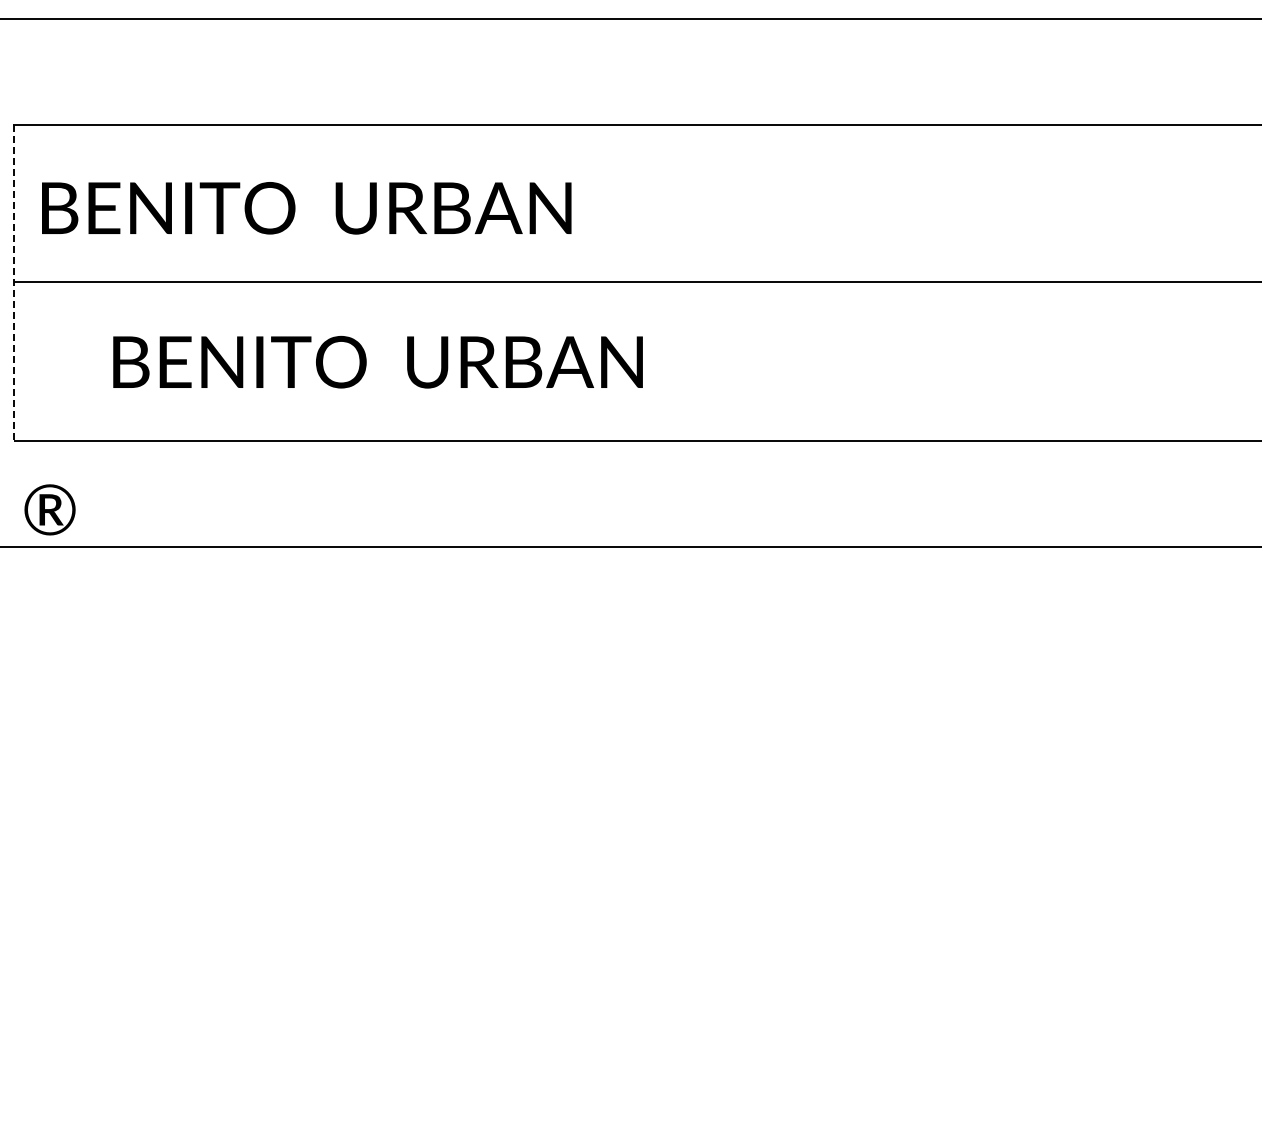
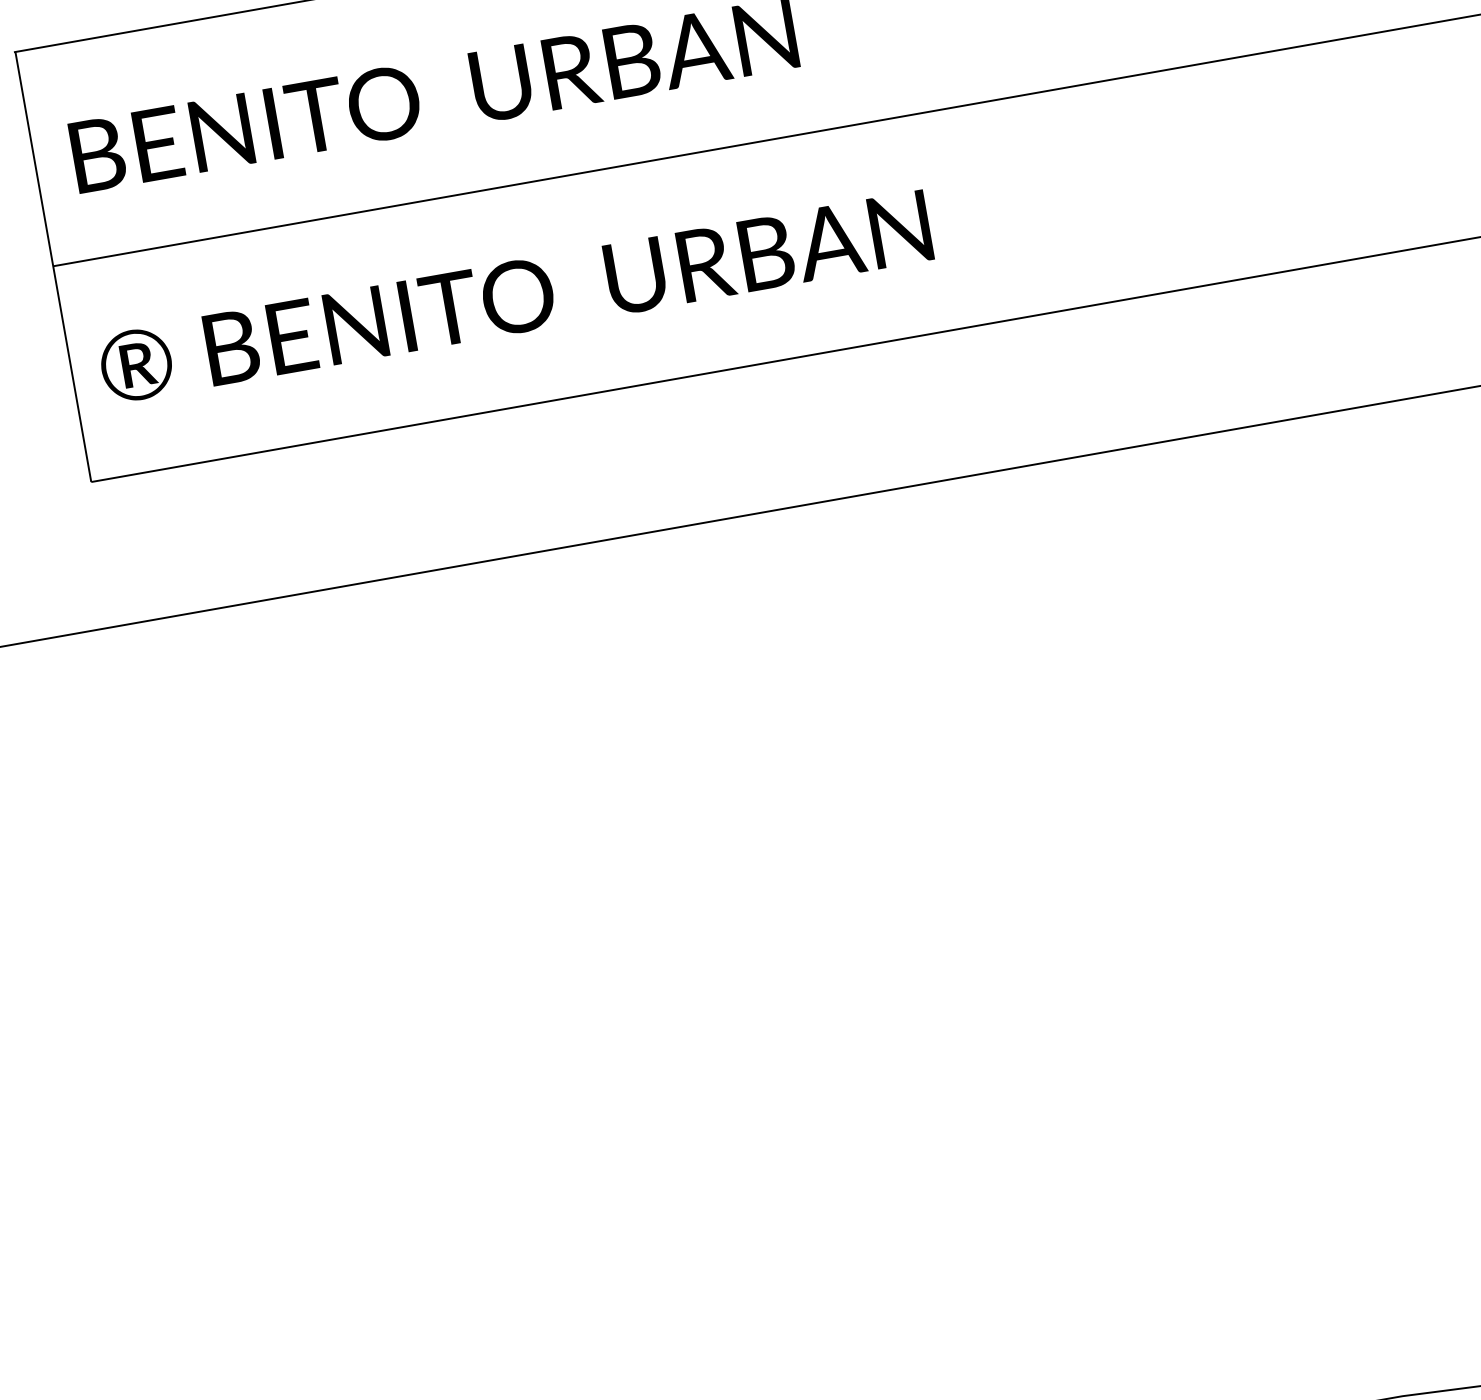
line: (14, 282) -> (53, 266), dashed -> solid
text: (49, 509) -> (135, 364), moved

